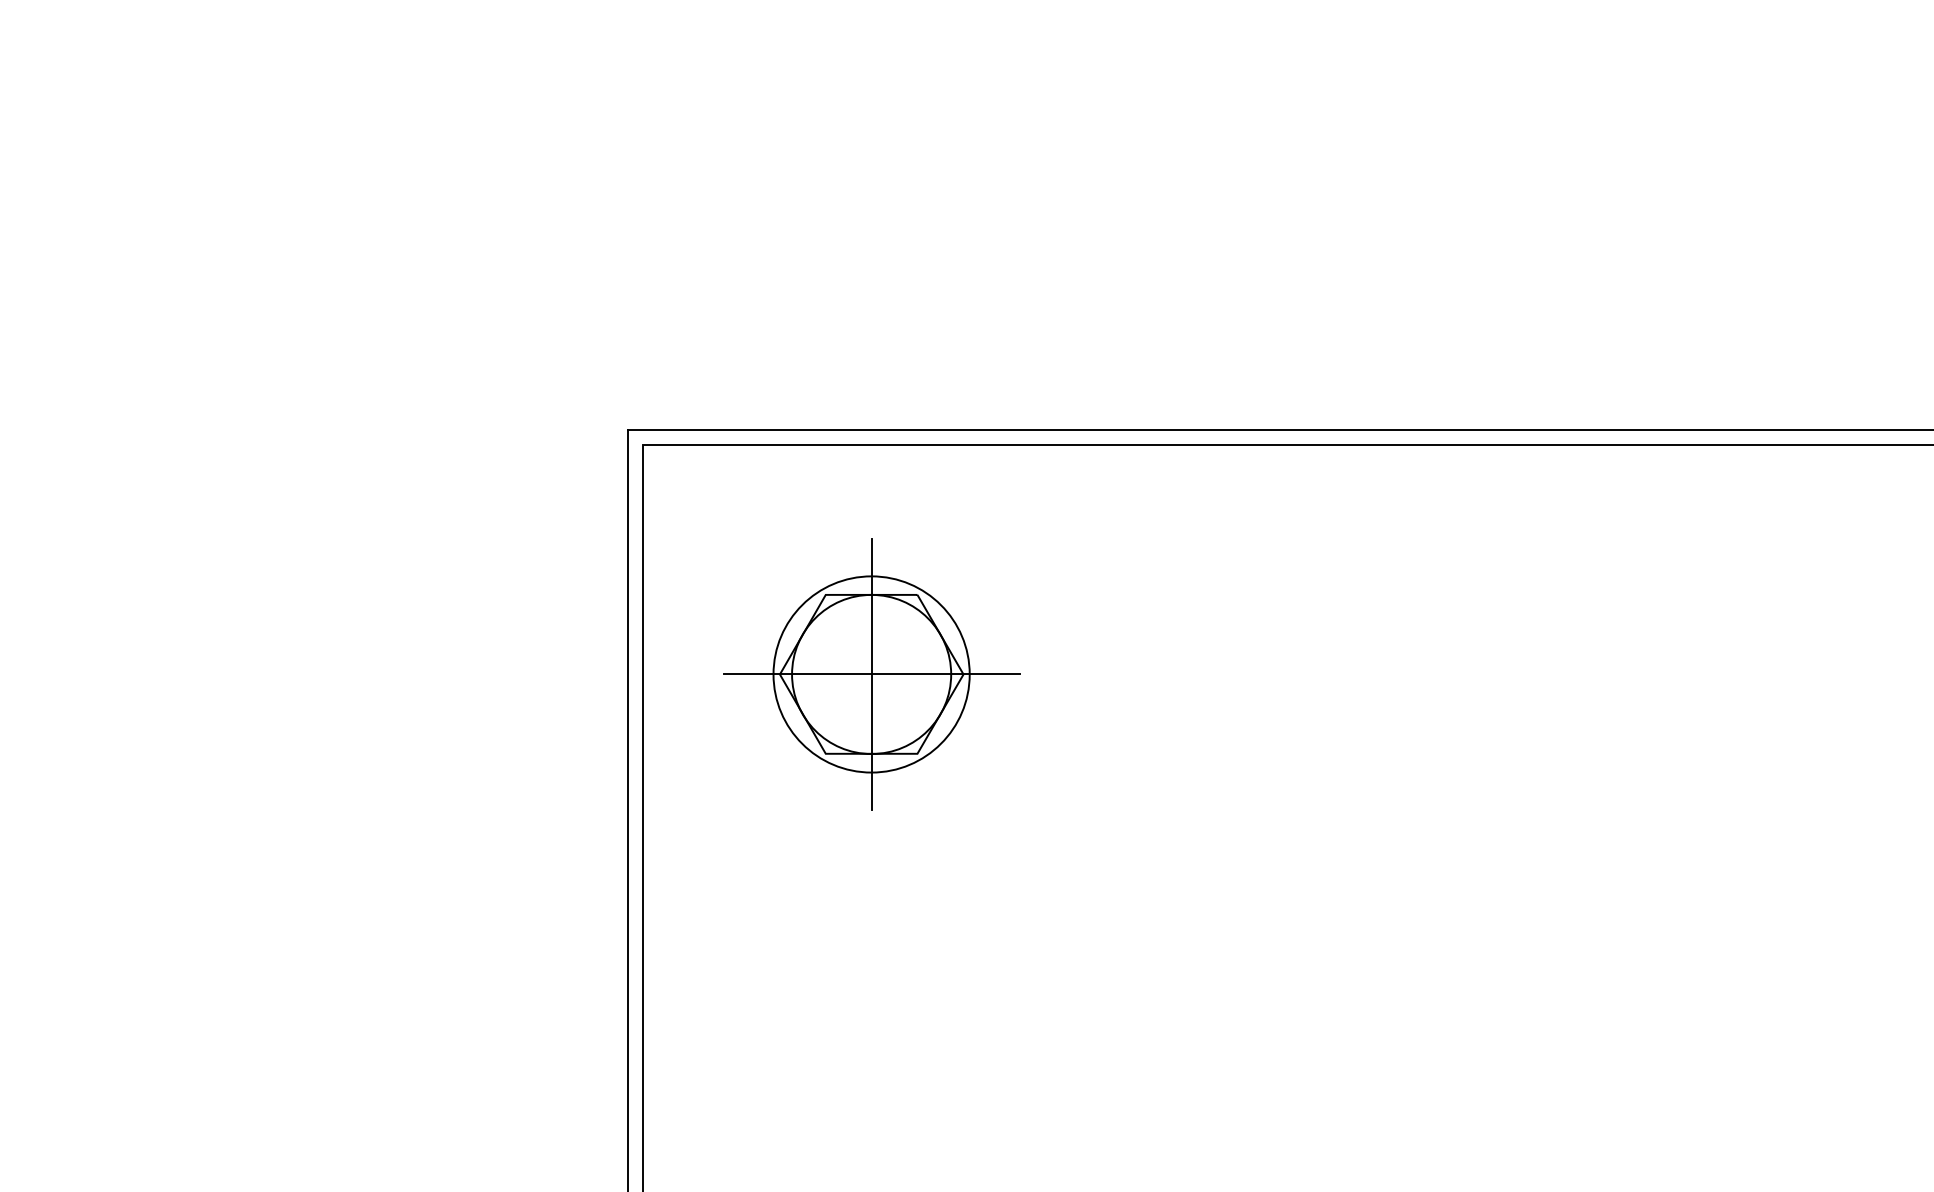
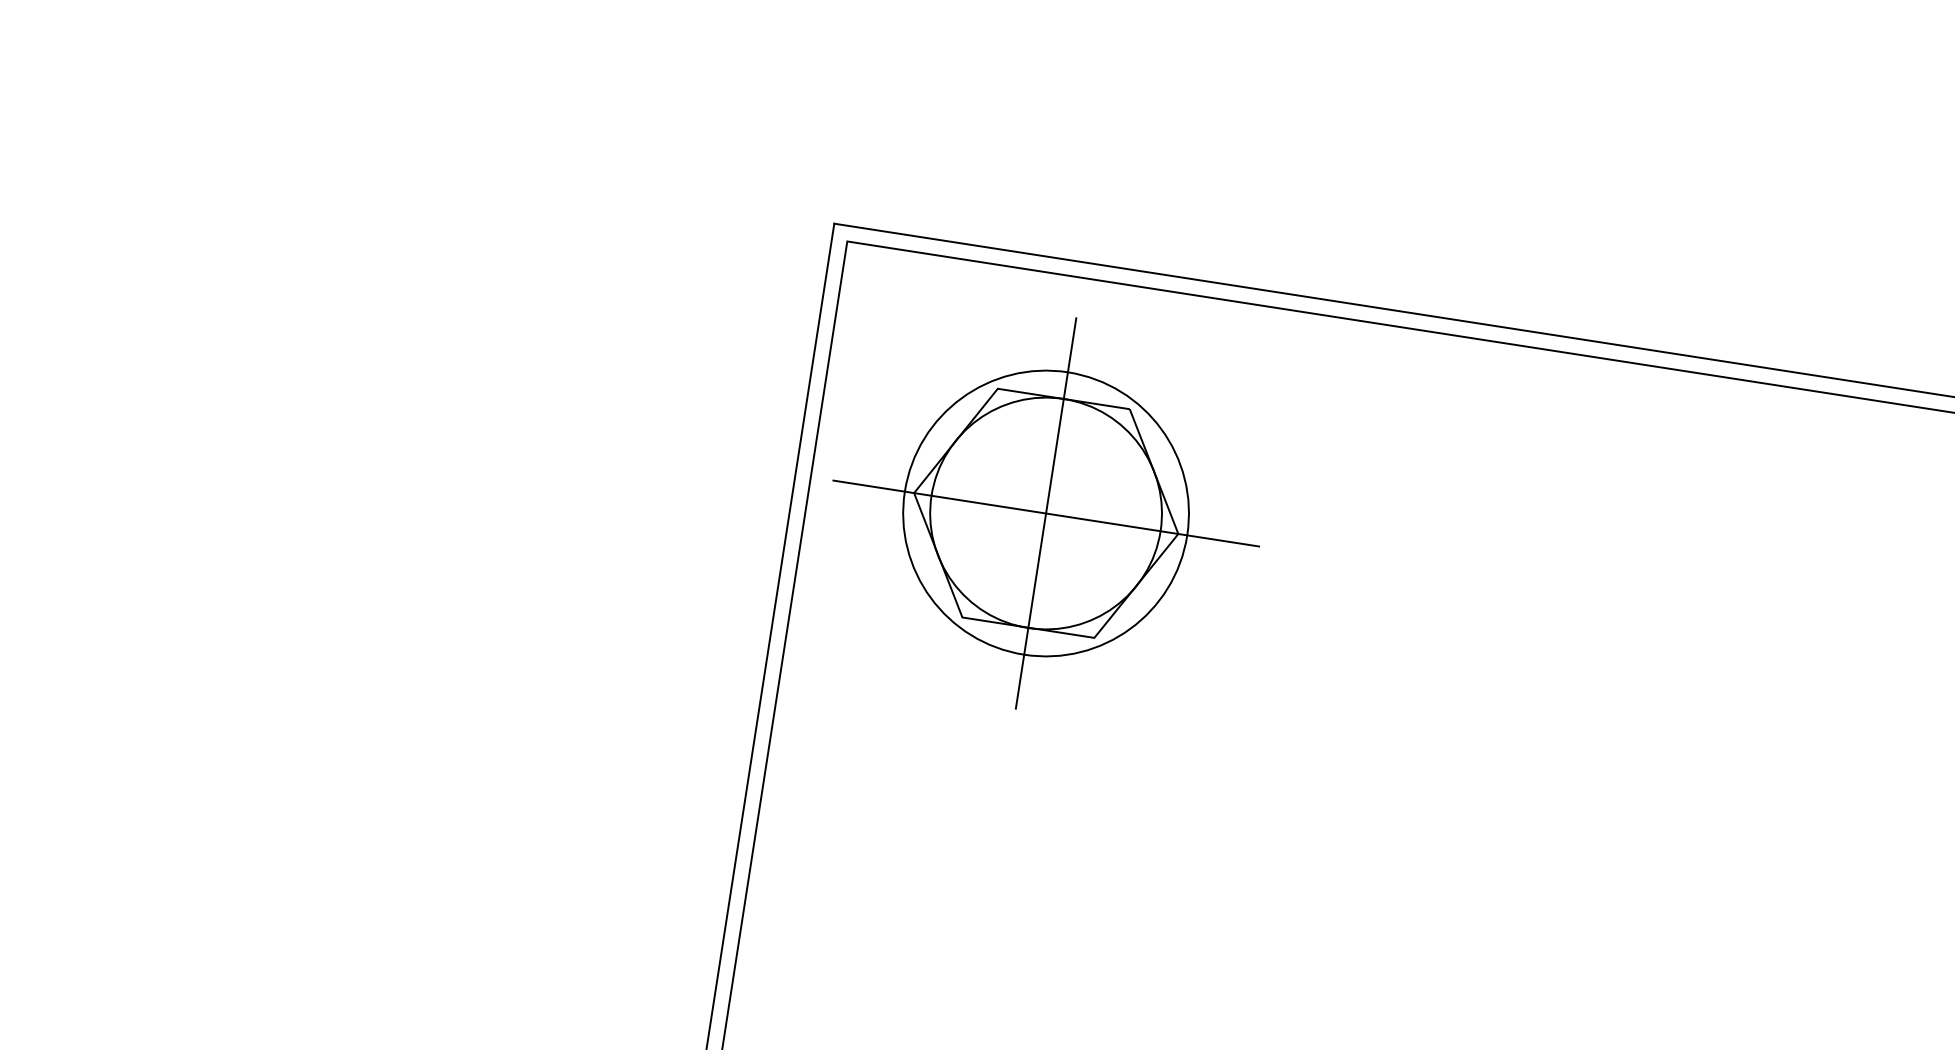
part: (871, 674) -> (1046, 513), size x1.4

